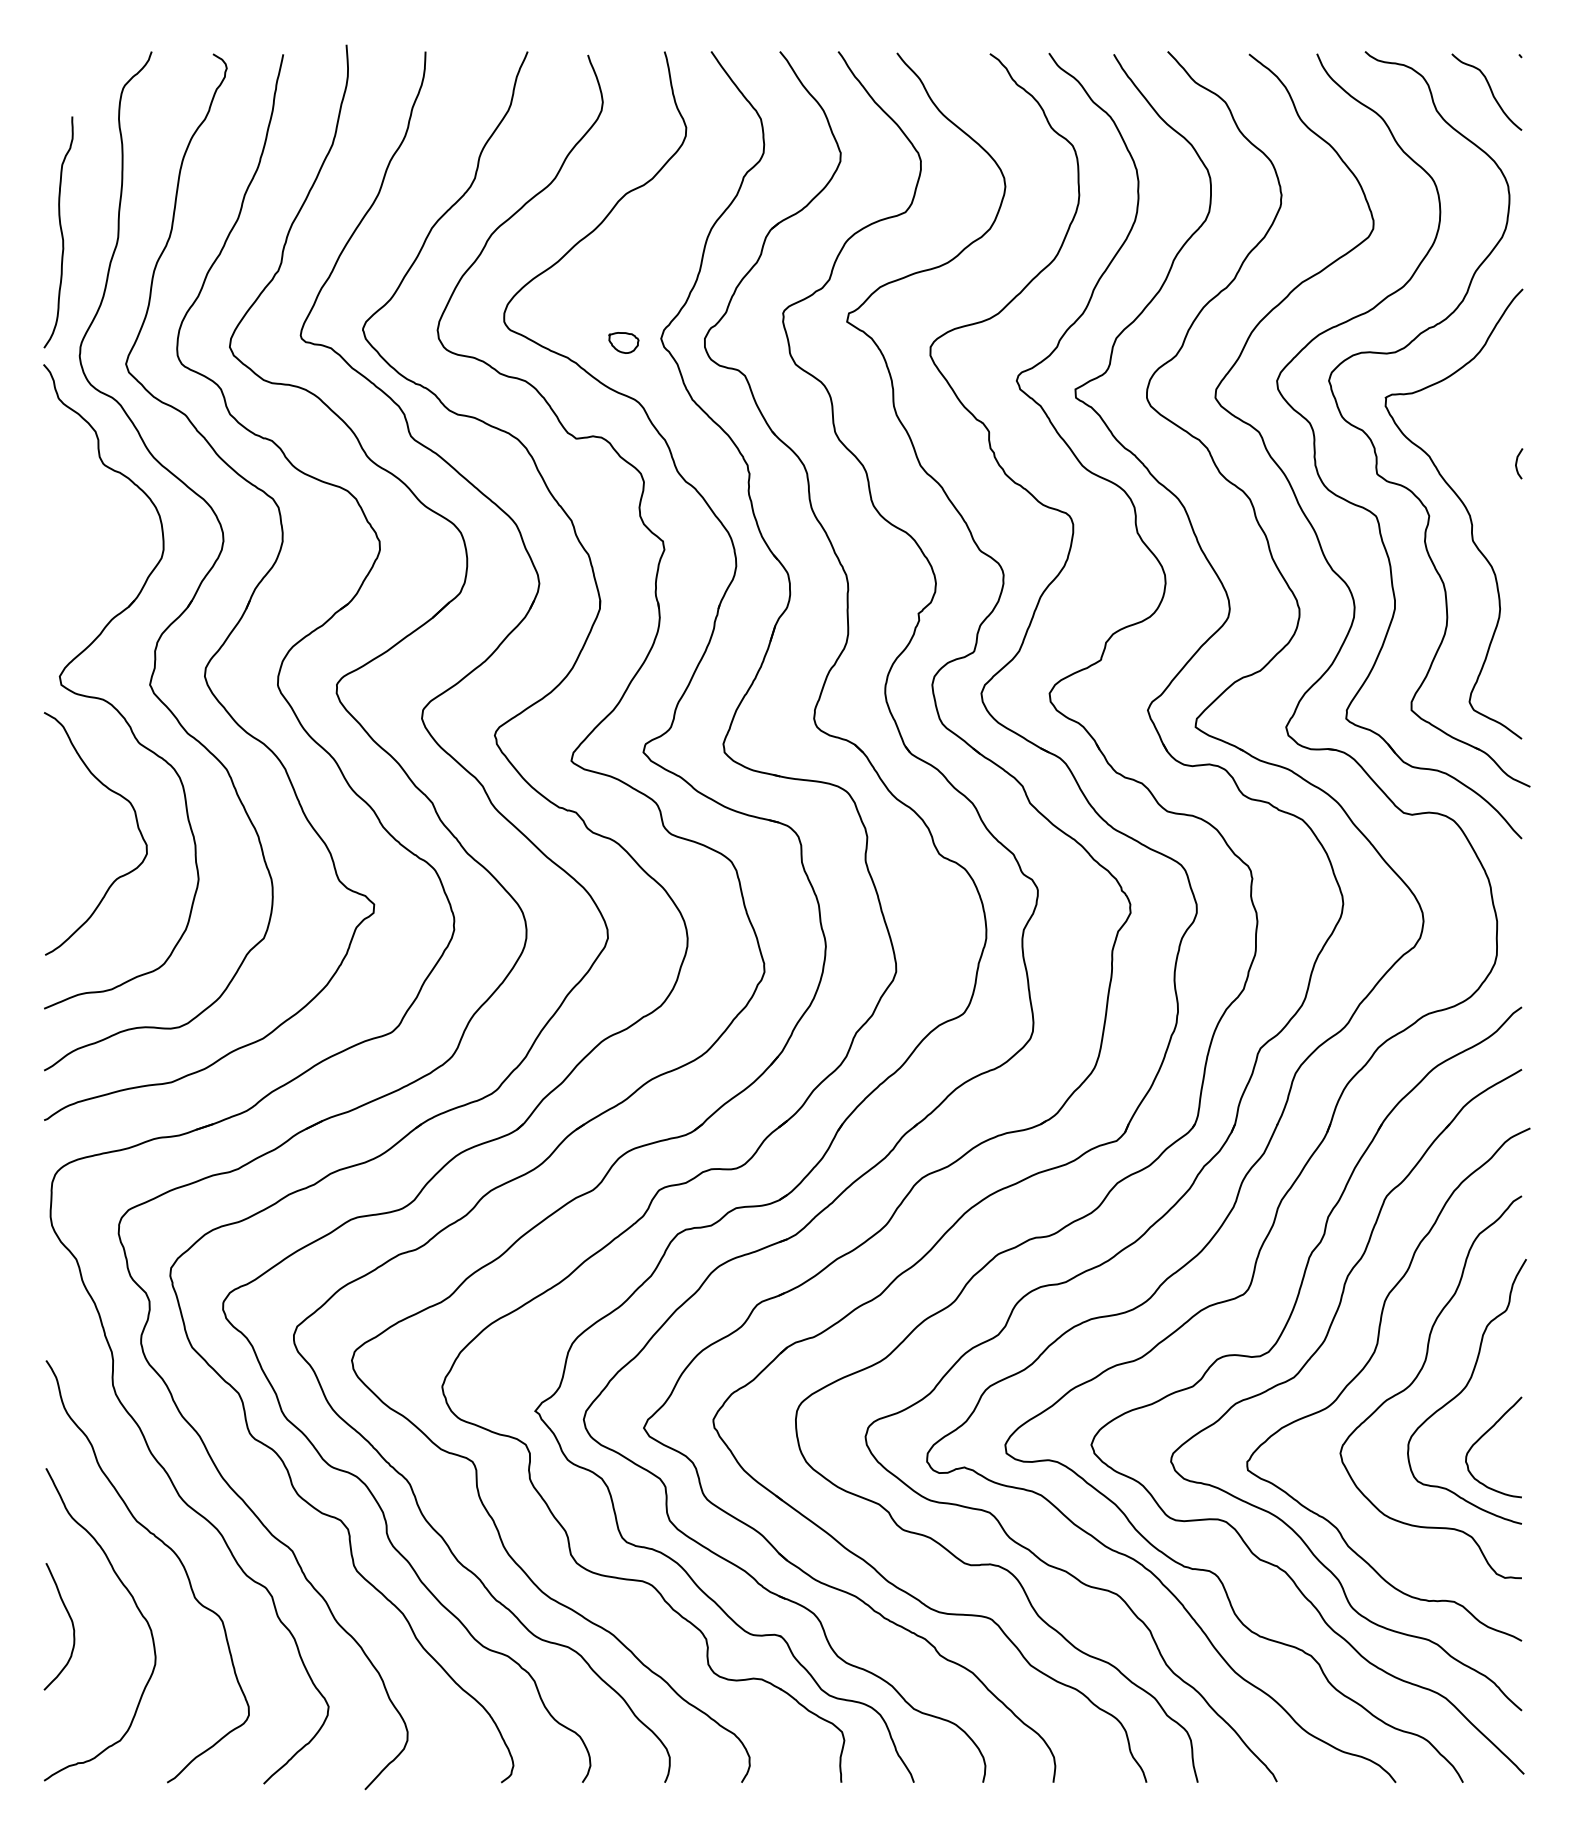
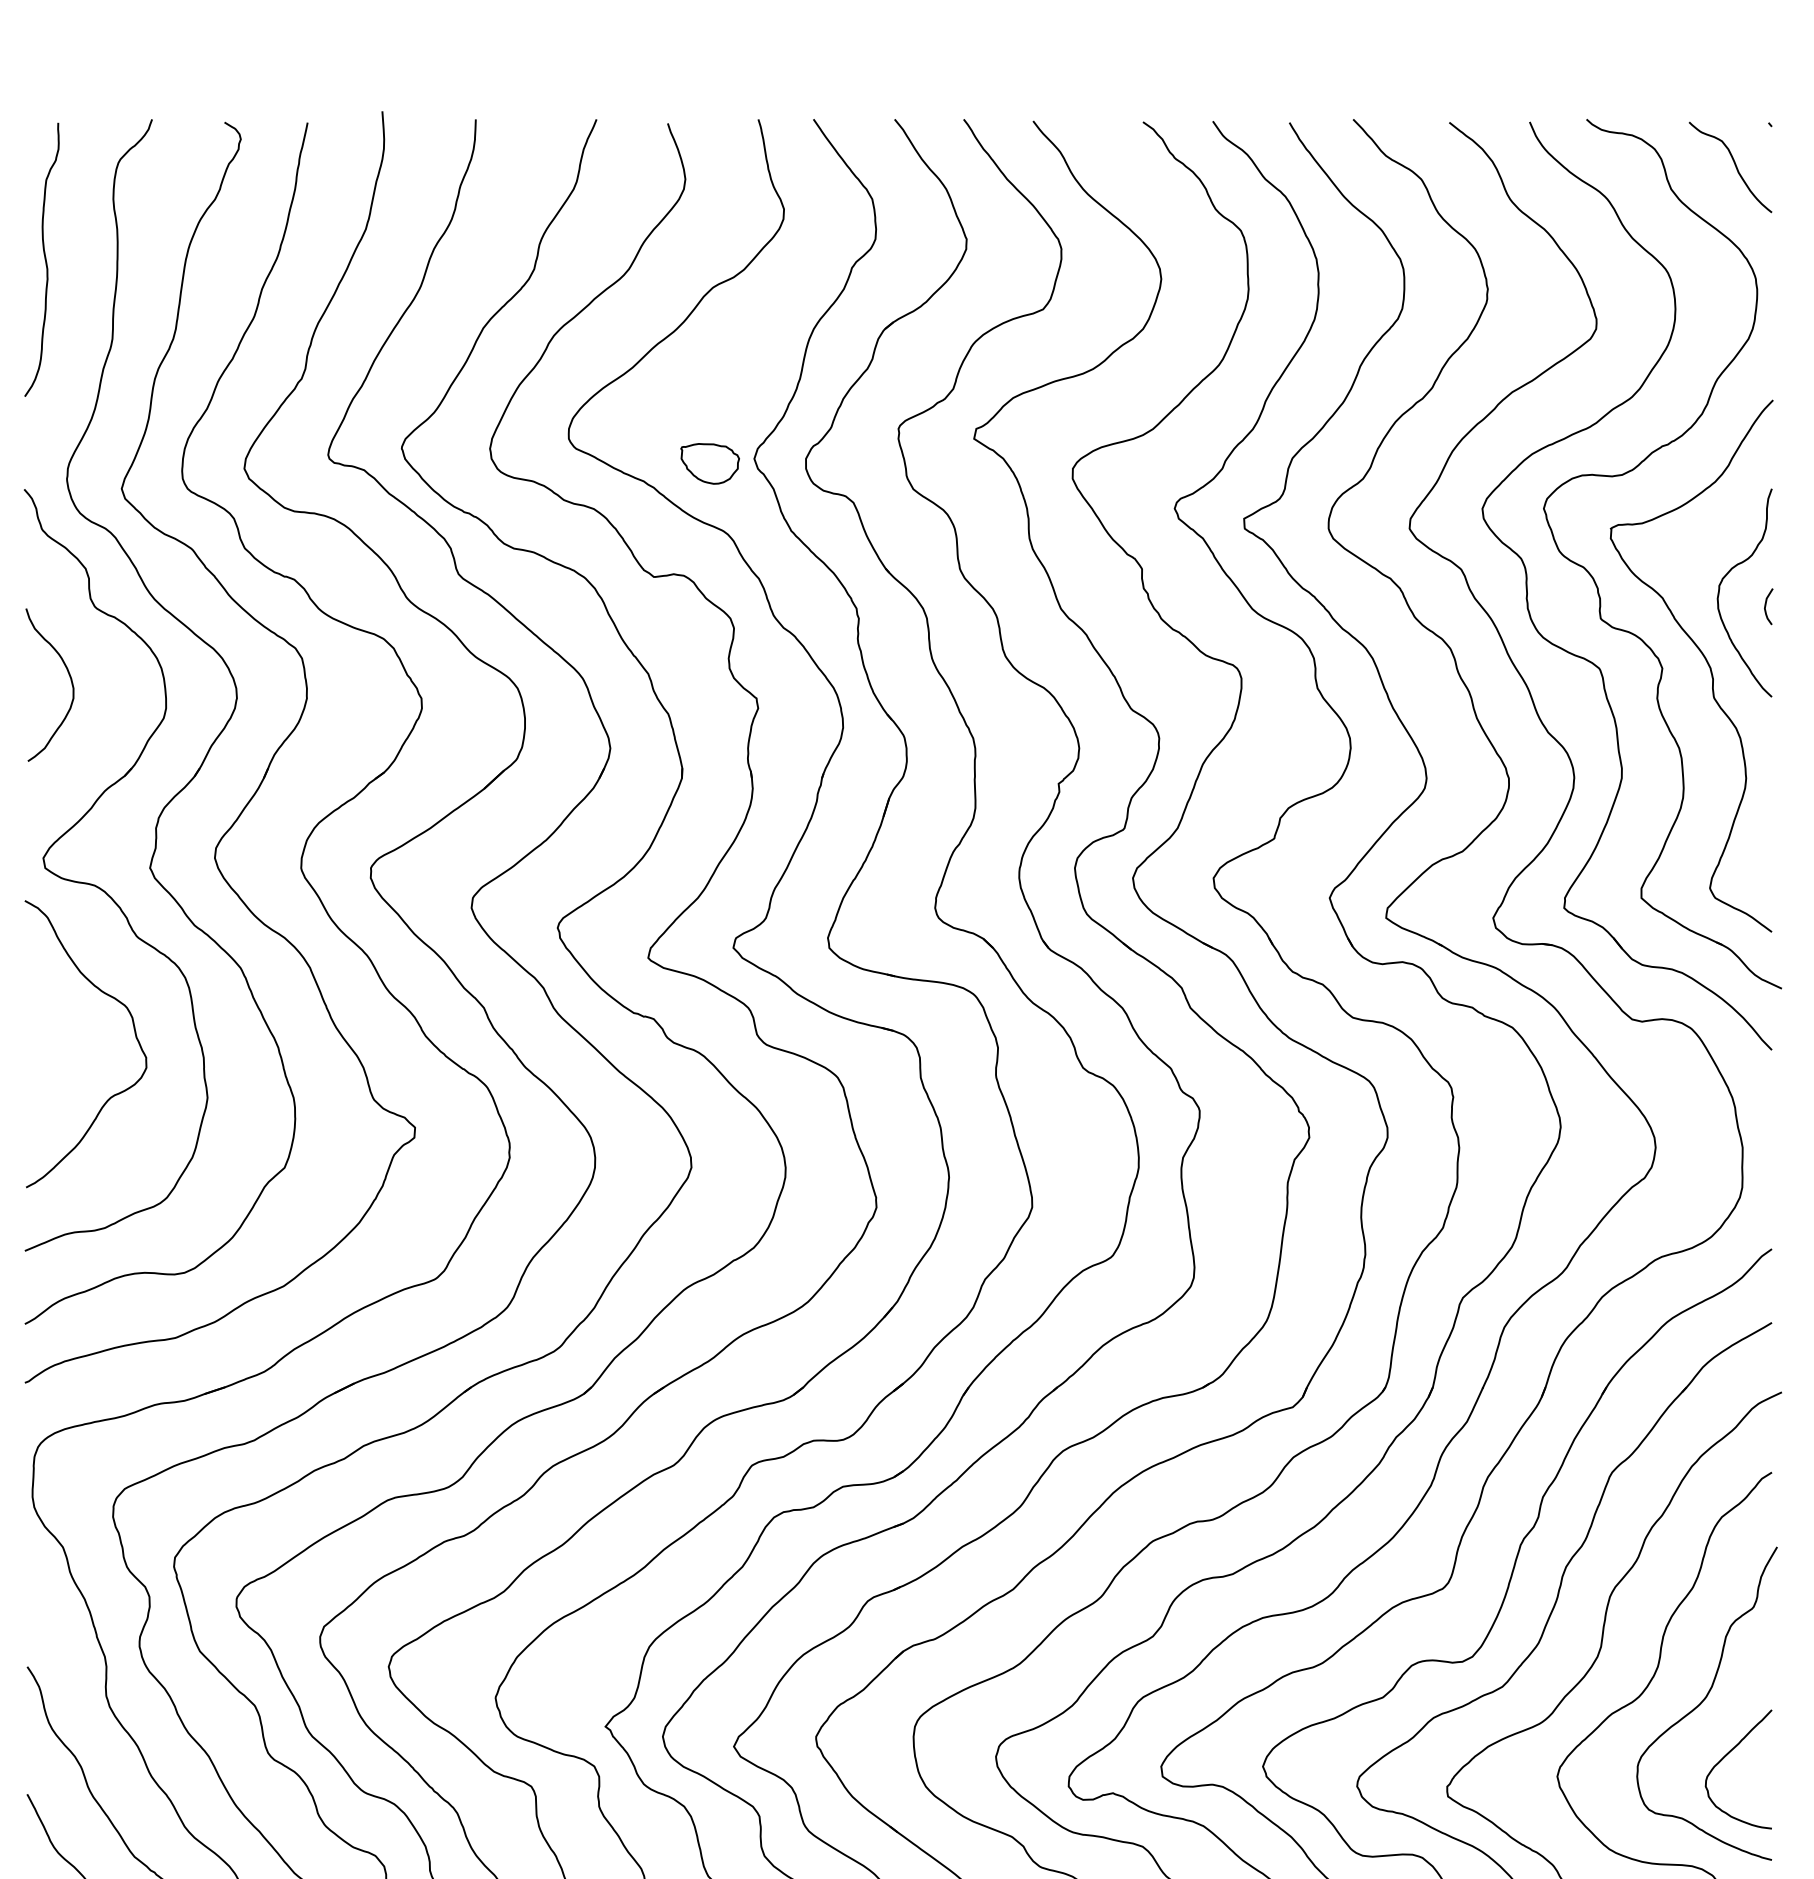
curve: (60, 232) -> (44, 259), moved
part: (623, 342) -> (709, 463), size x1.67
curve: (1484, 437) -> (1727, 575), added
curve: (81, 523) -> (69, 677), added

